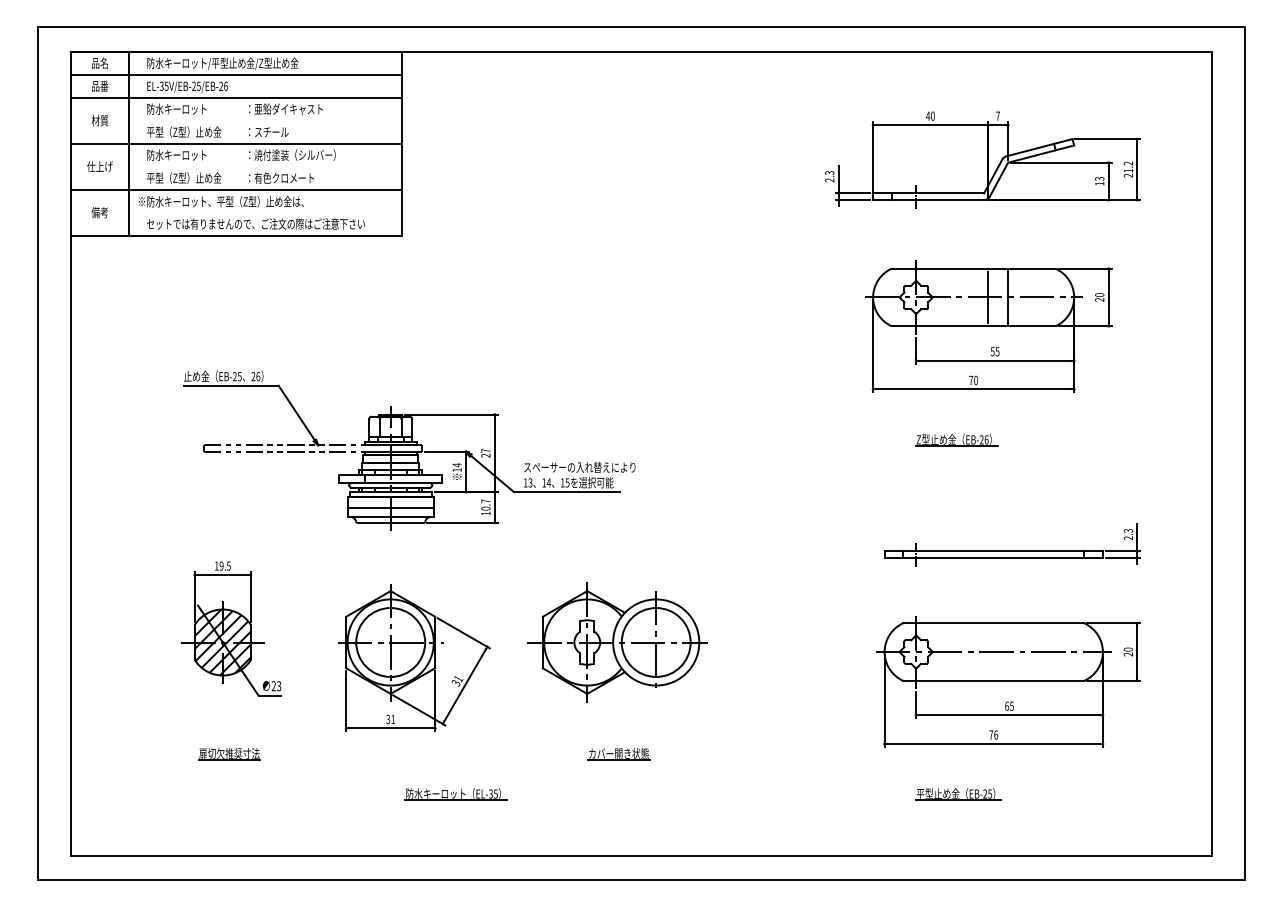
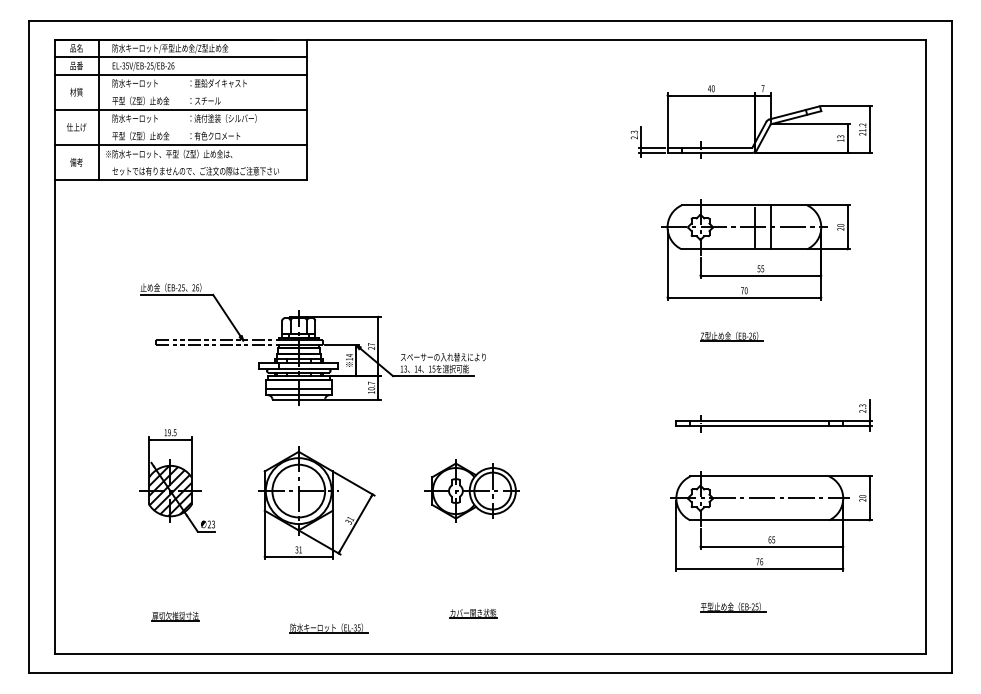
part: (616, 641) -> (471, 490), size x0.7
part: (229, 754) -> (175, 616), moved
part: (619, 754) -> (473, 613), moved
part: (455, 794) -> (328, 628), moved

